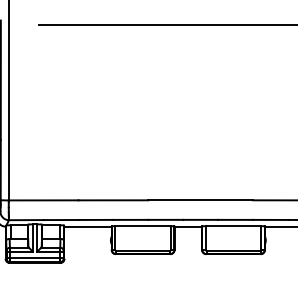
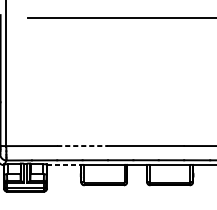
line: (113, 200) -> (82, 146), solid -> dashed
line: (88, 226) -> (64, 165), solid -> dashed

